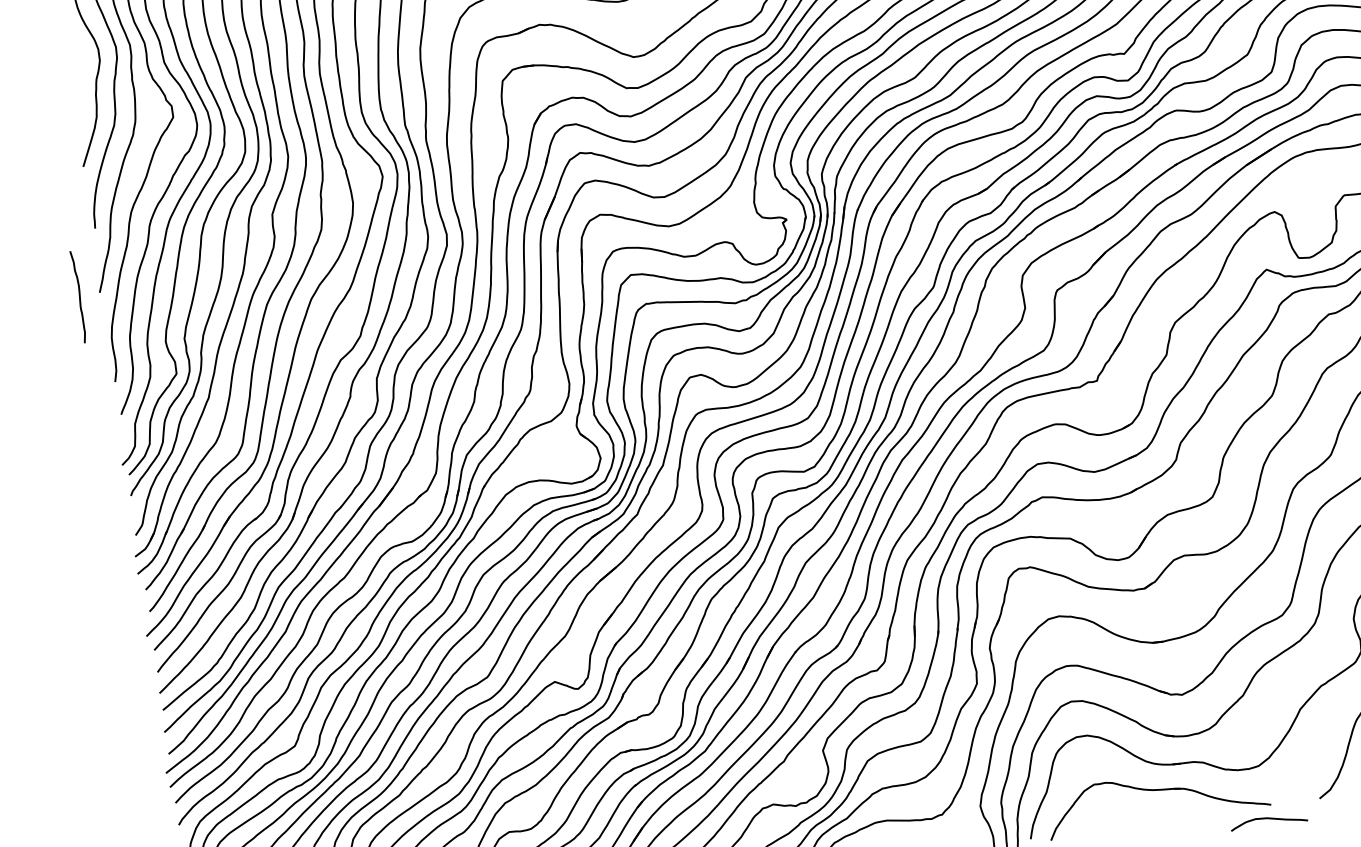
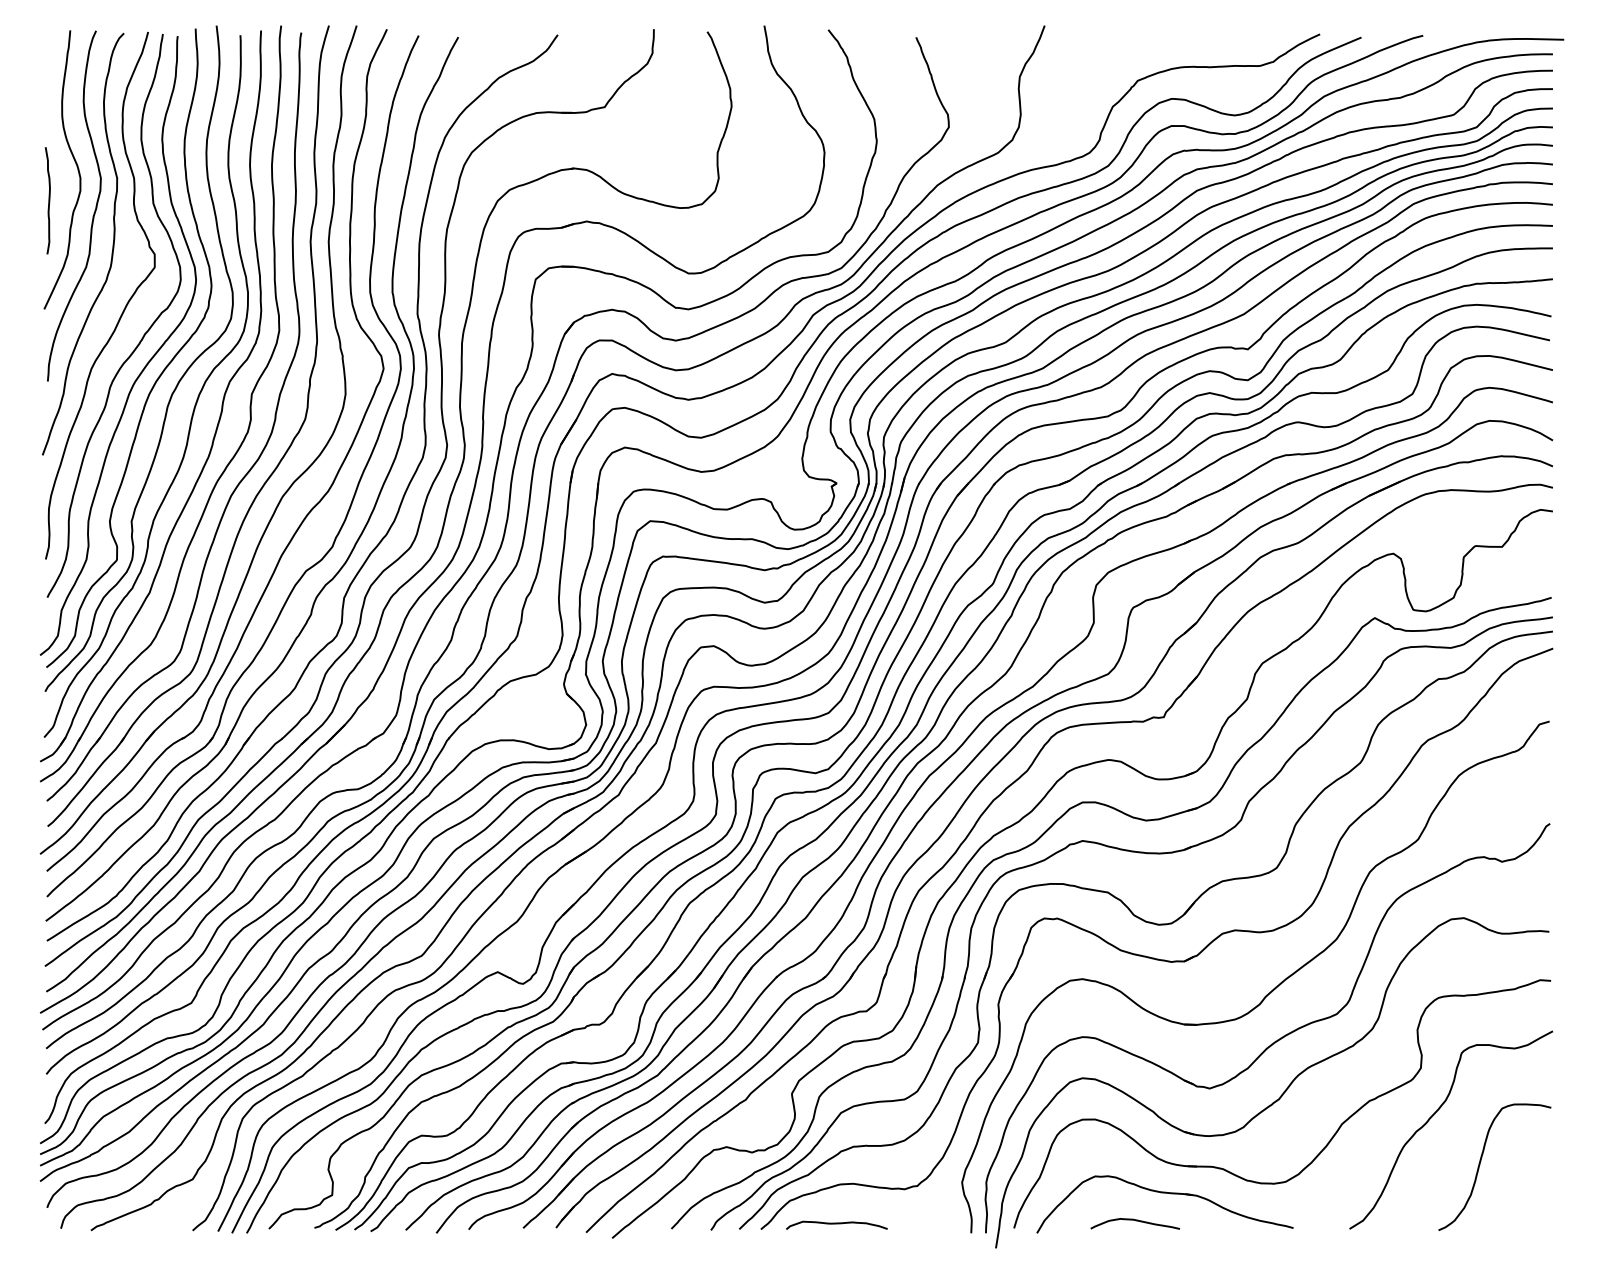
curve: (79, 296) -> (48, 200), moved
curve: (1268, 819) -> (1135, 1221), moved

